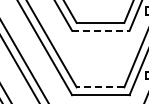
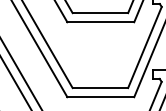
line: (100, 30) -> (100, 21), dashed -> solid
line: (100, 87) -> (100, 88), dashed -> solid

